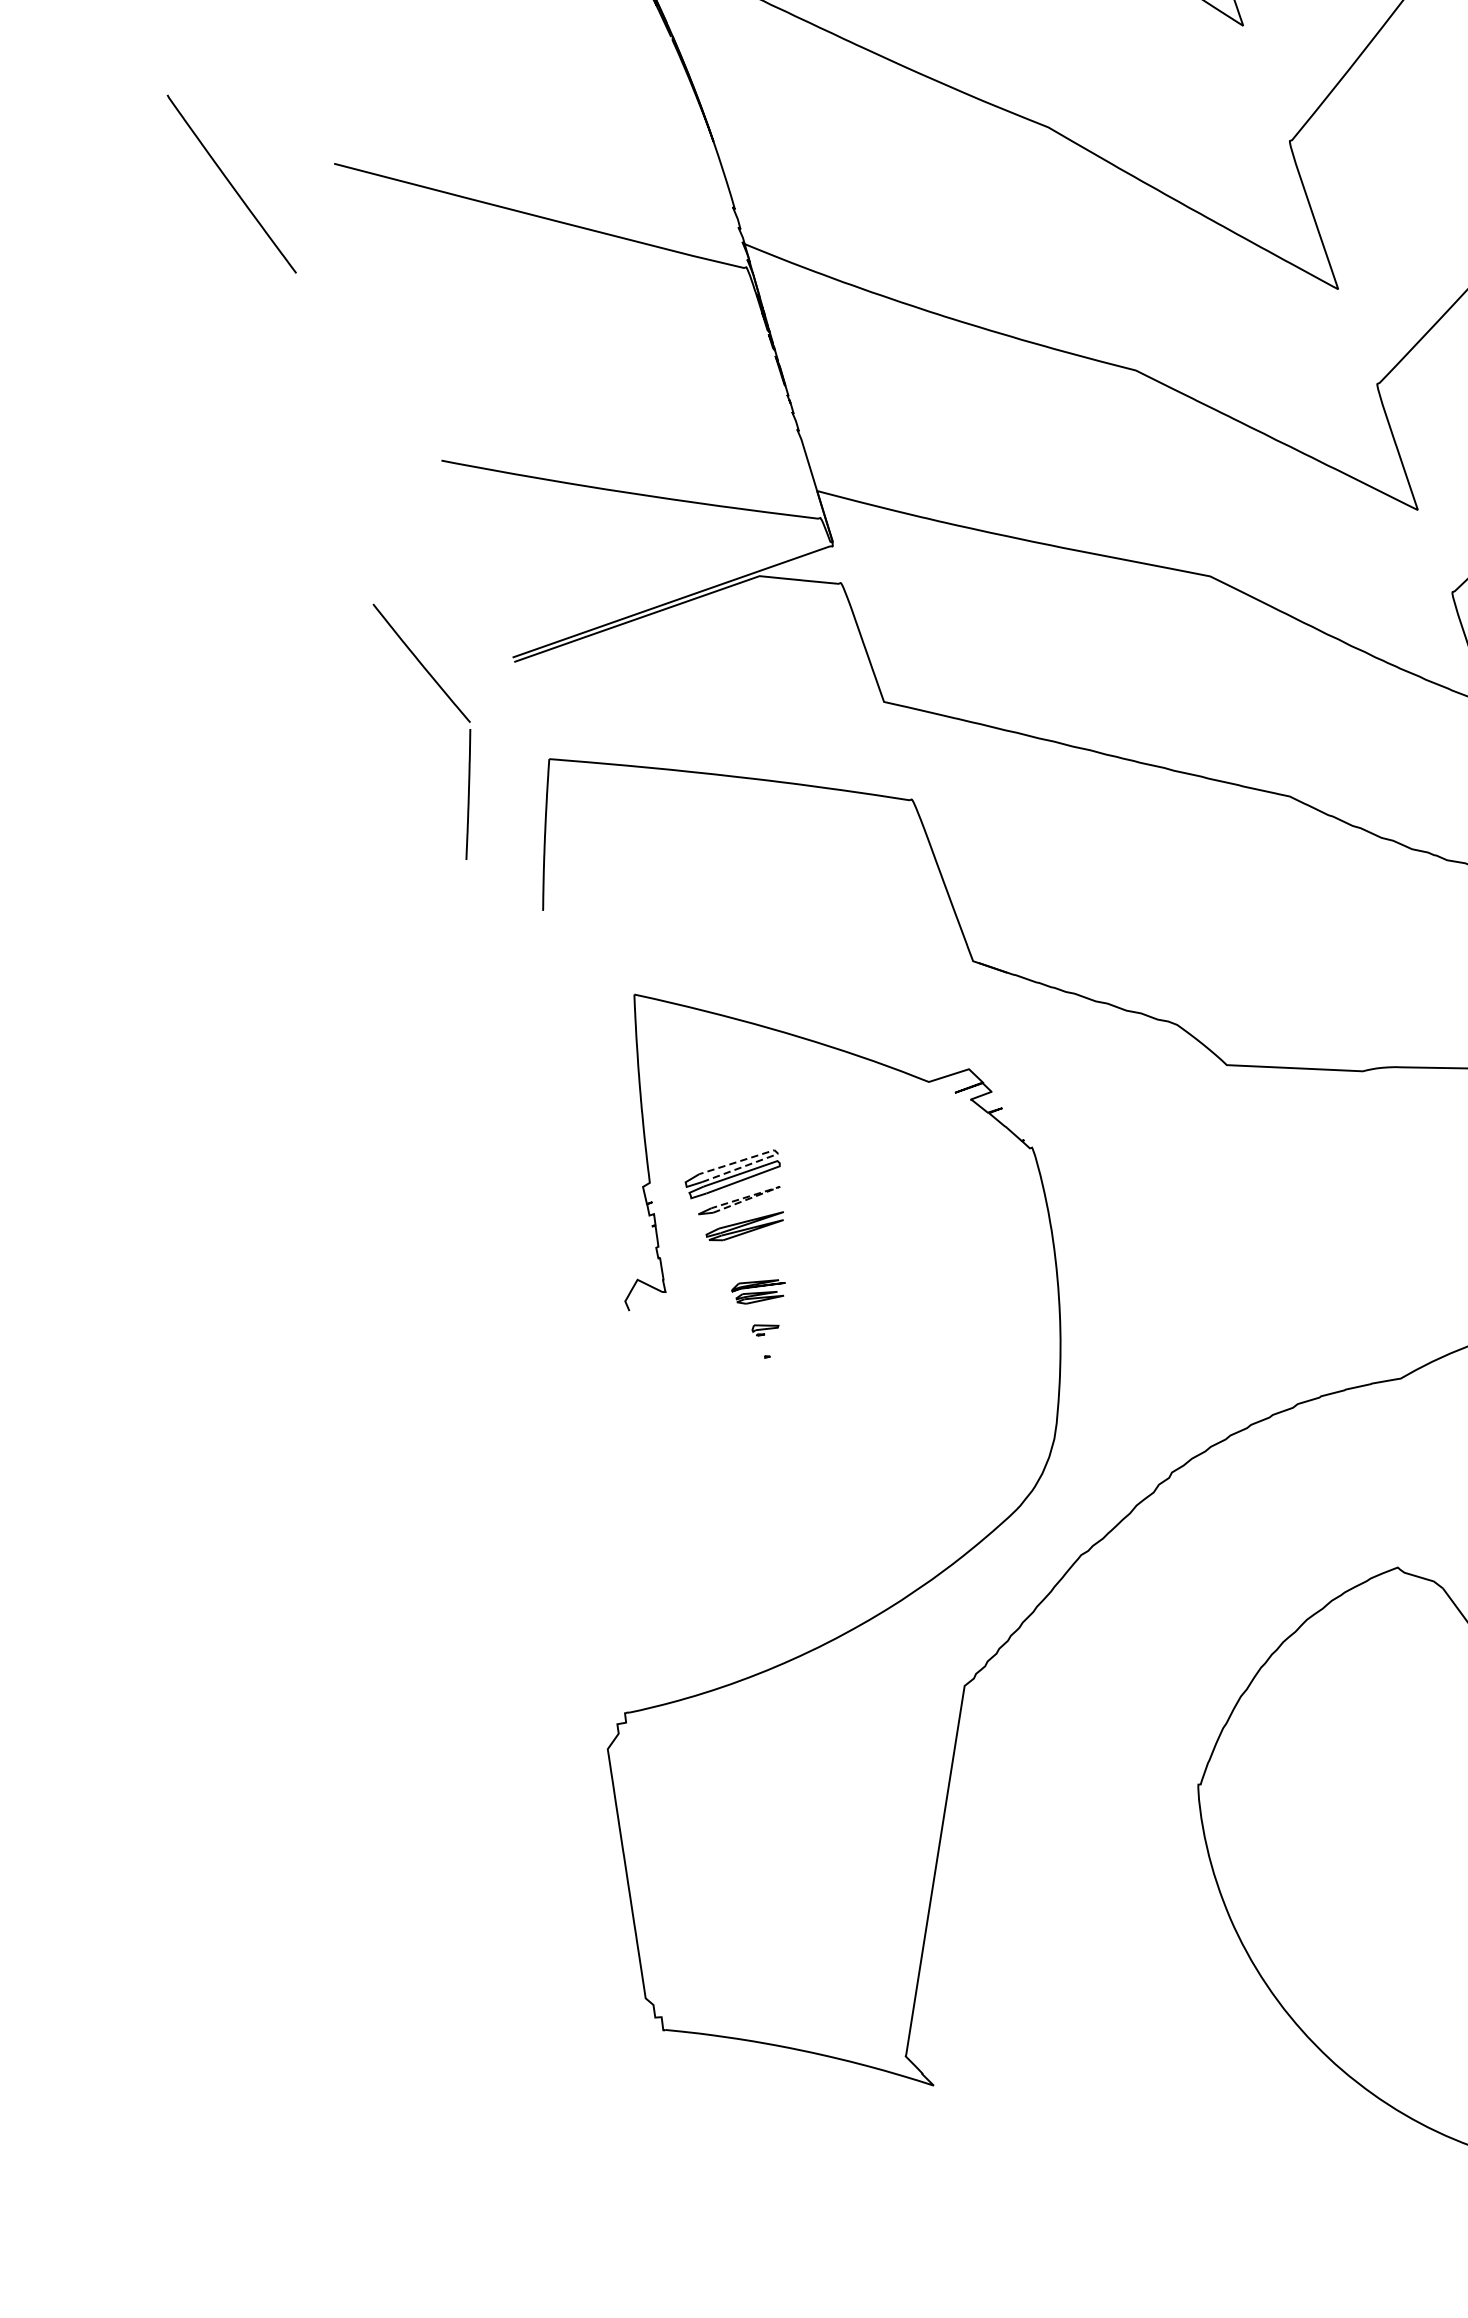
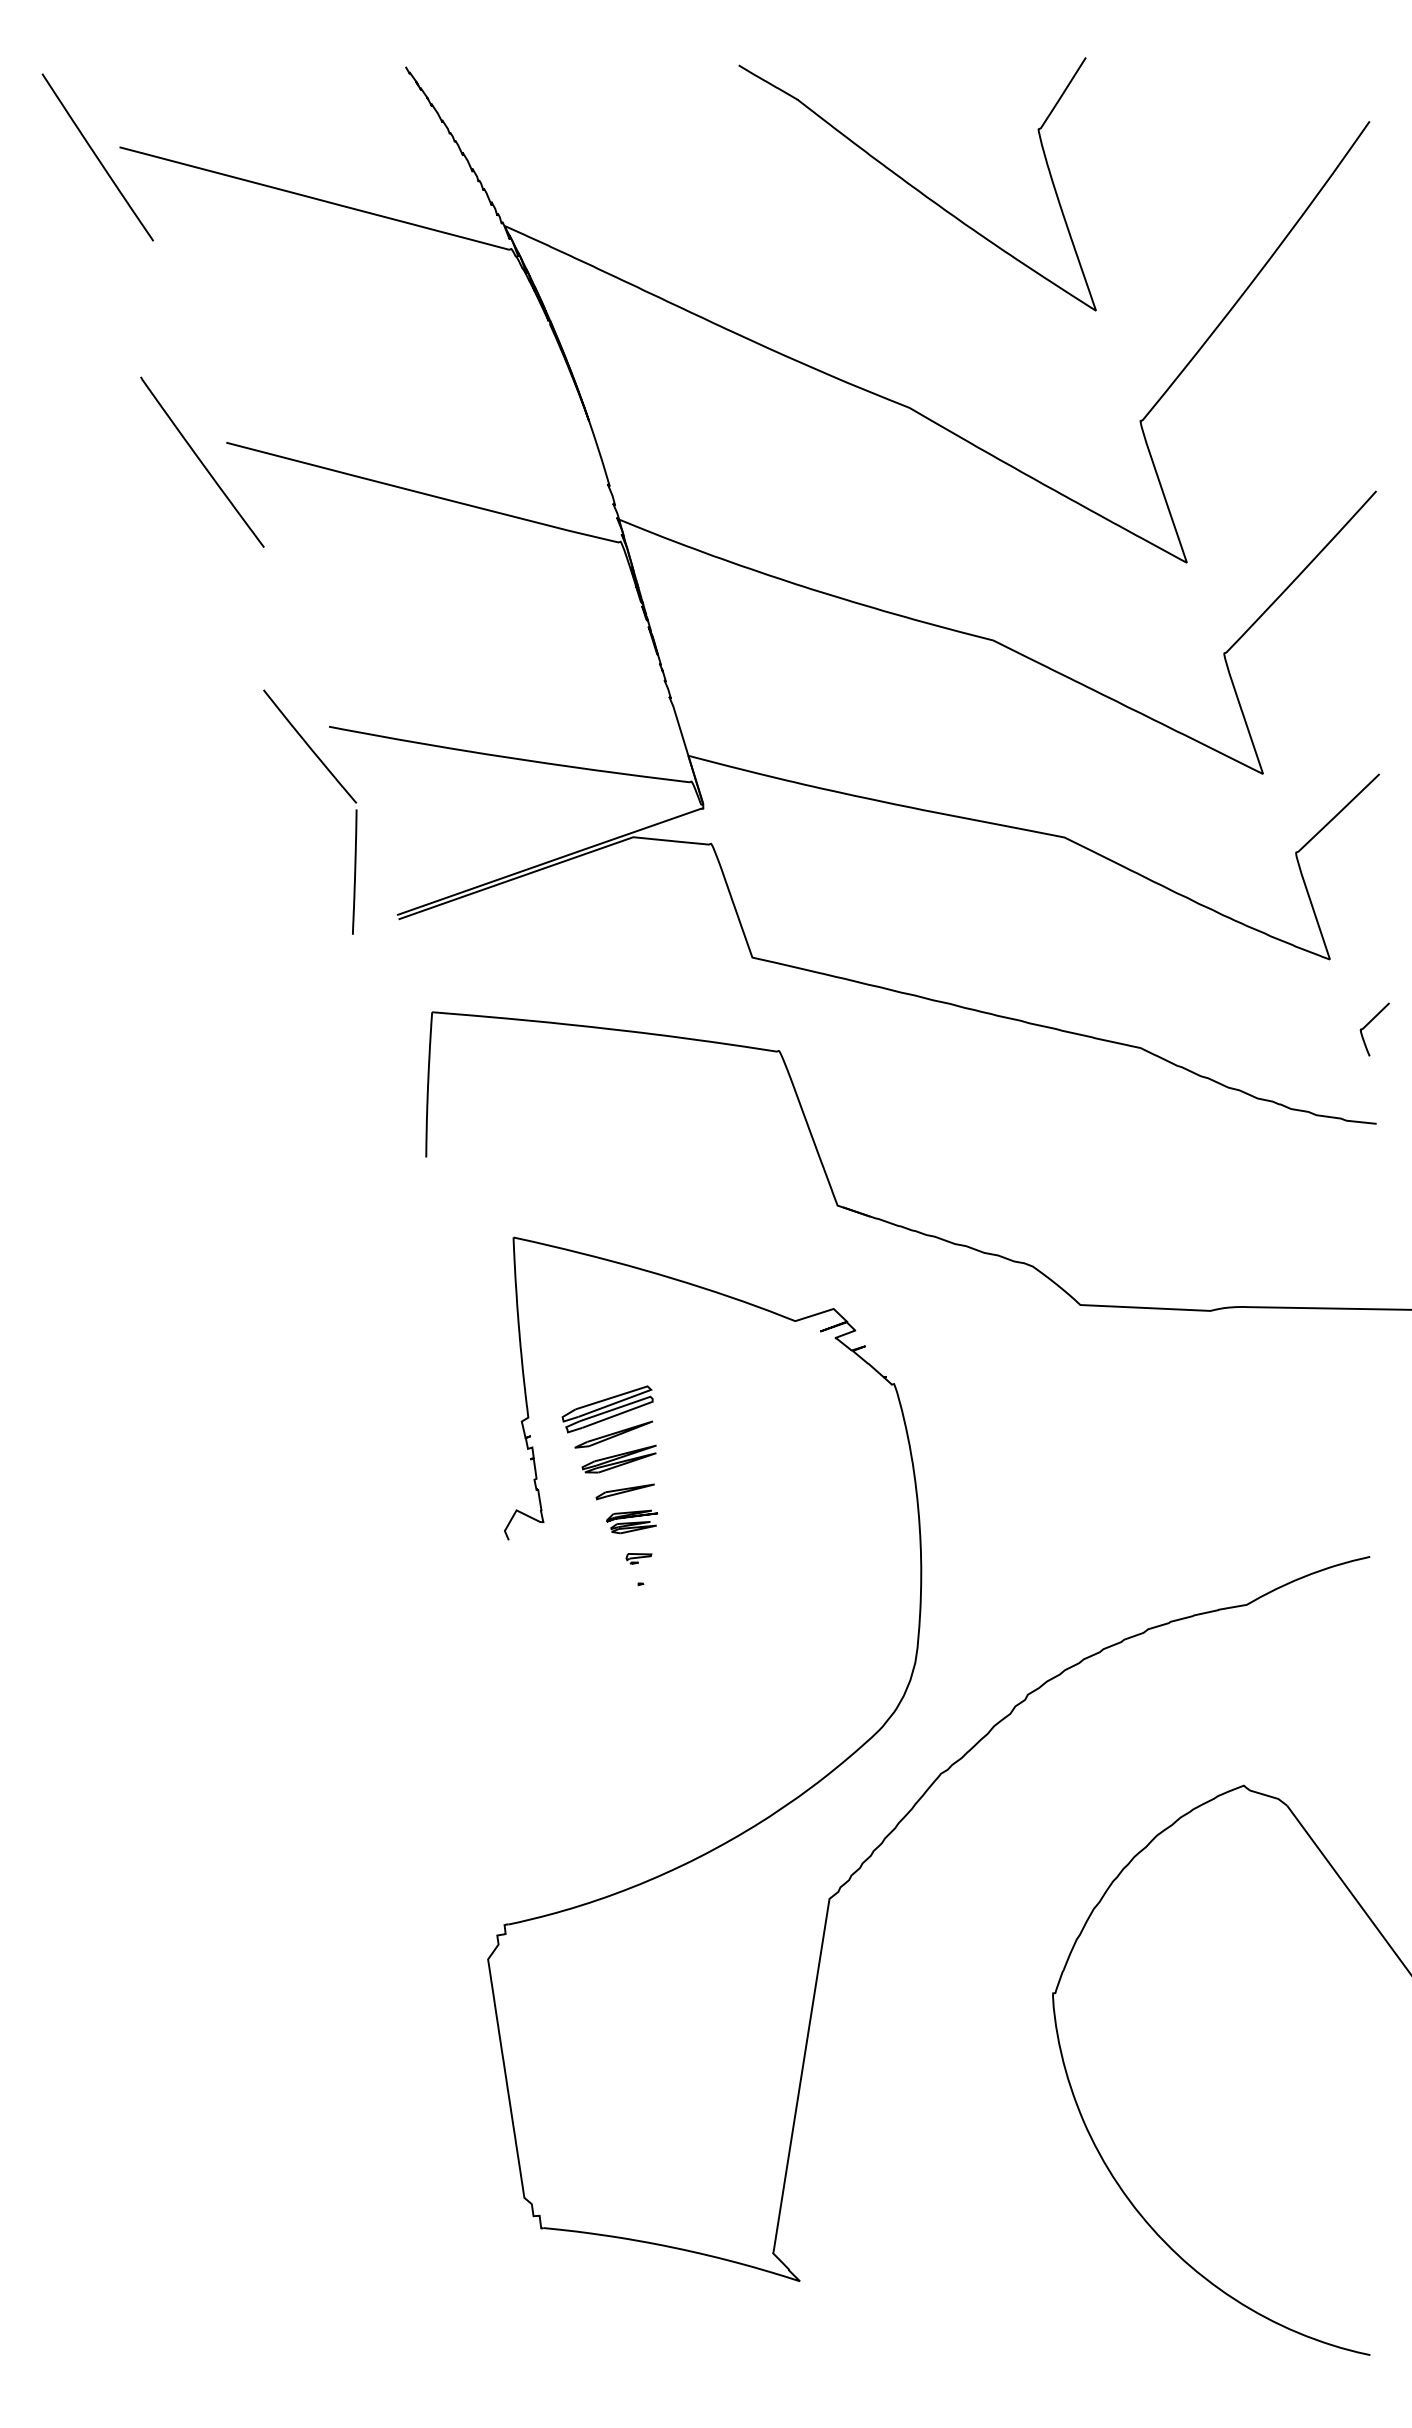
line: (231, 183) -> (202, 461), moved
part: (454, 706) -> (341, 787), moved
line: (776, 1152) -> (649, 1388), dashed -> solid
line: (780, 1186) -> (653, 1421), dashed -> solid
part: (750, 1260) -> (624, 1491), added

